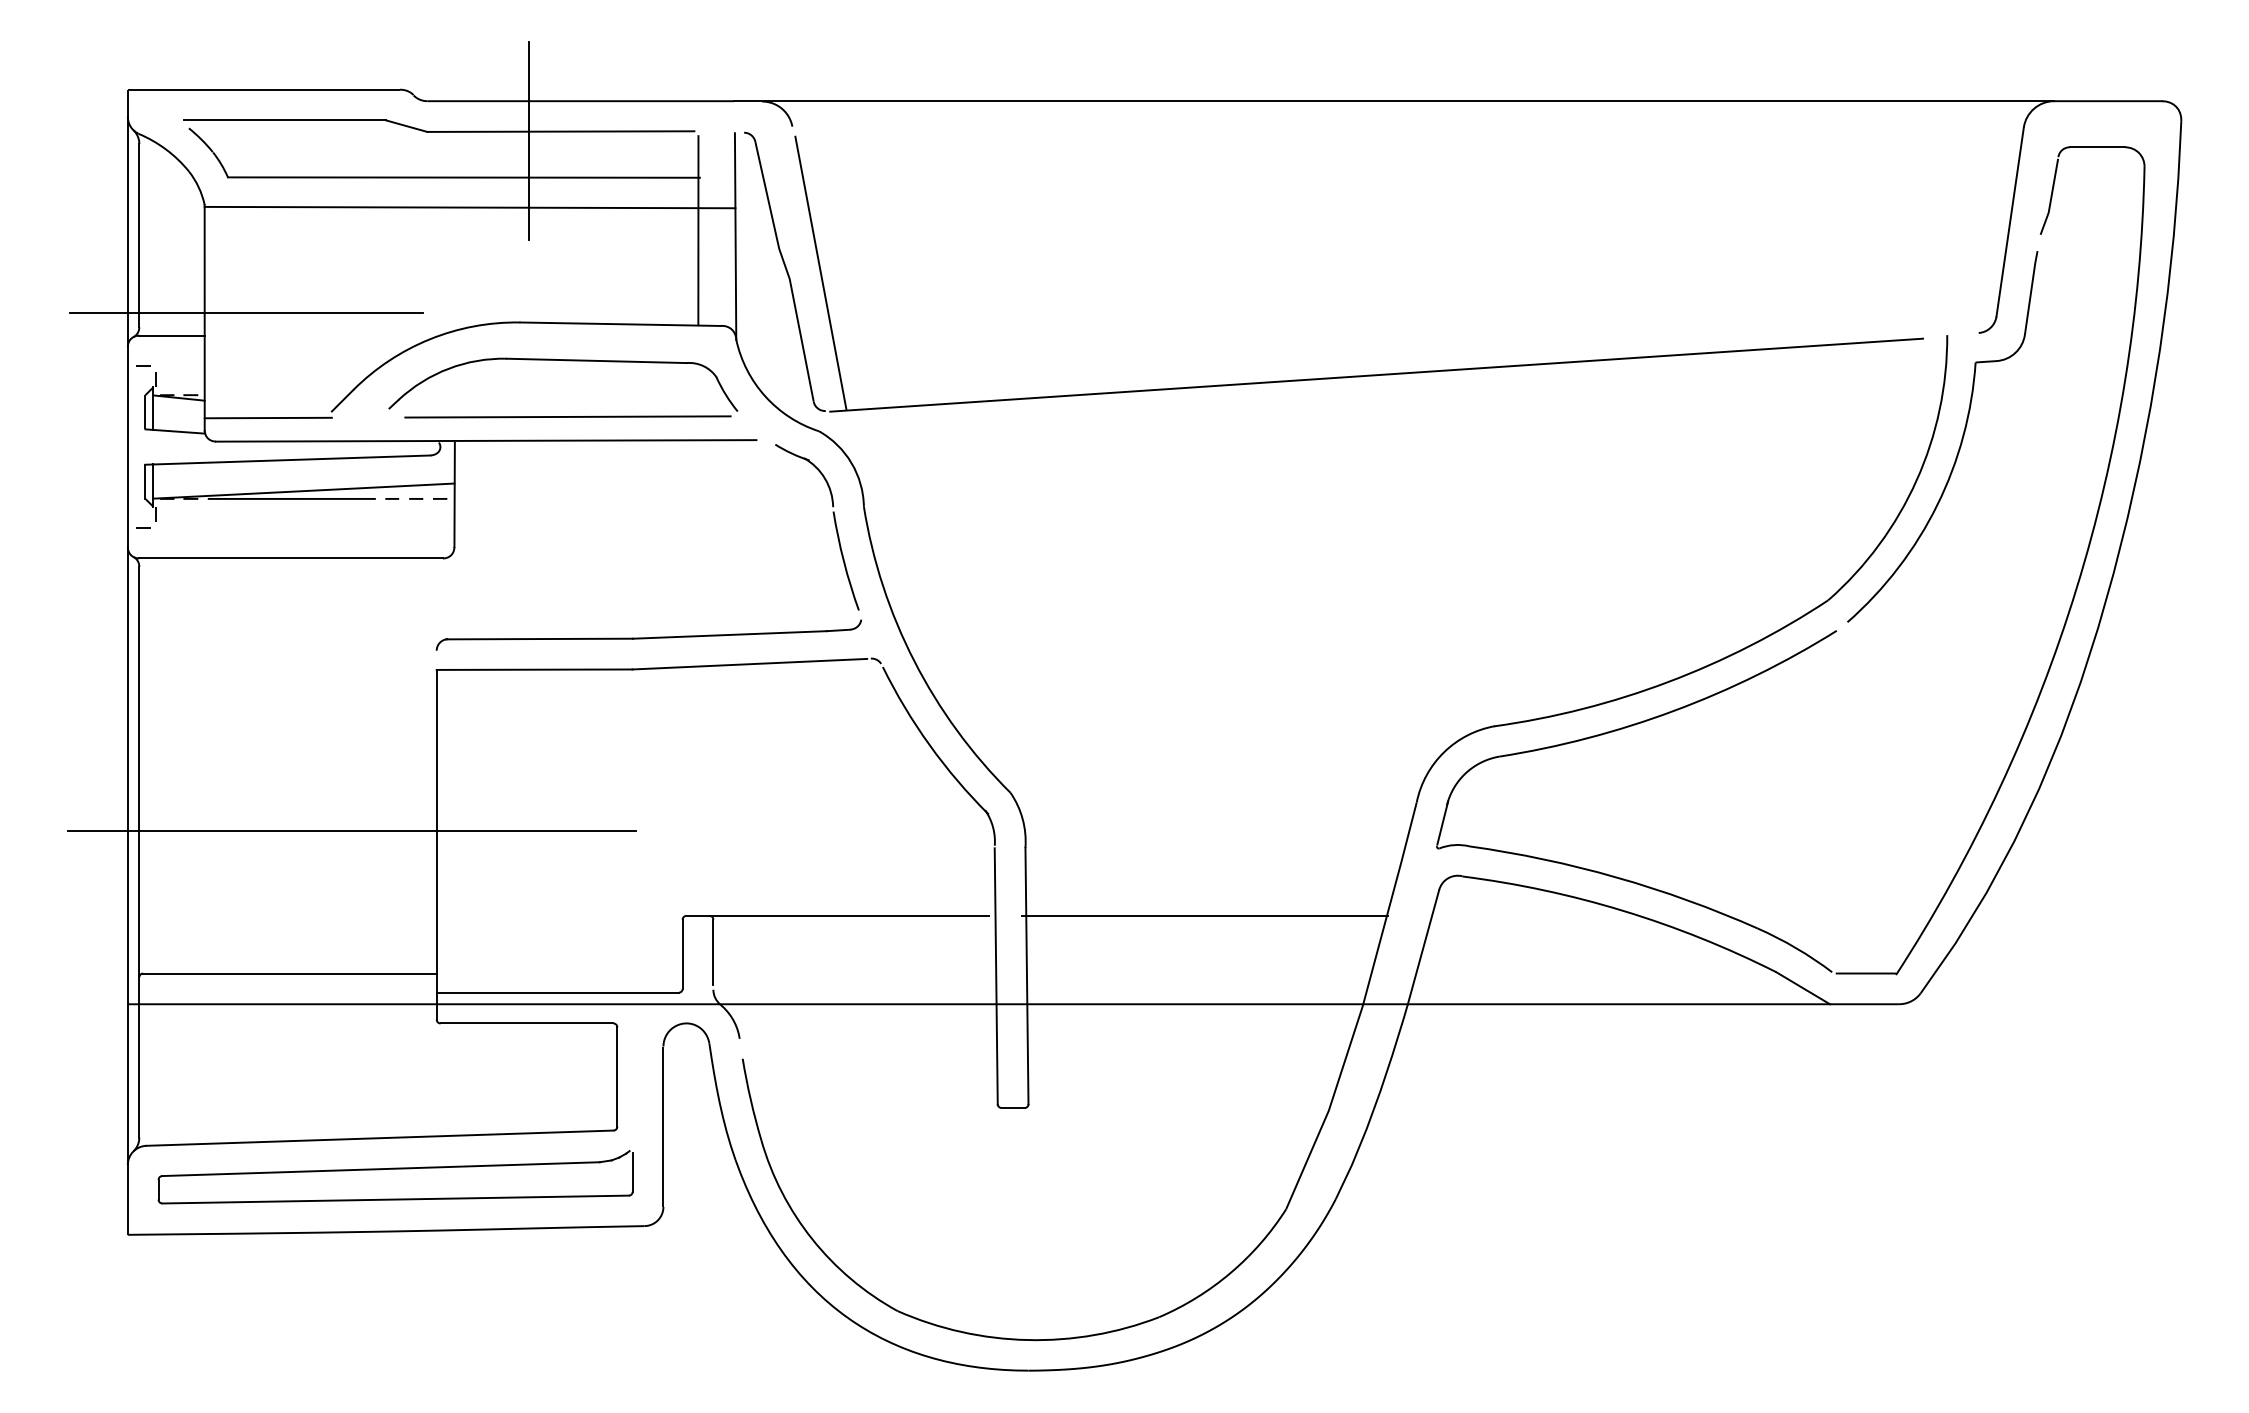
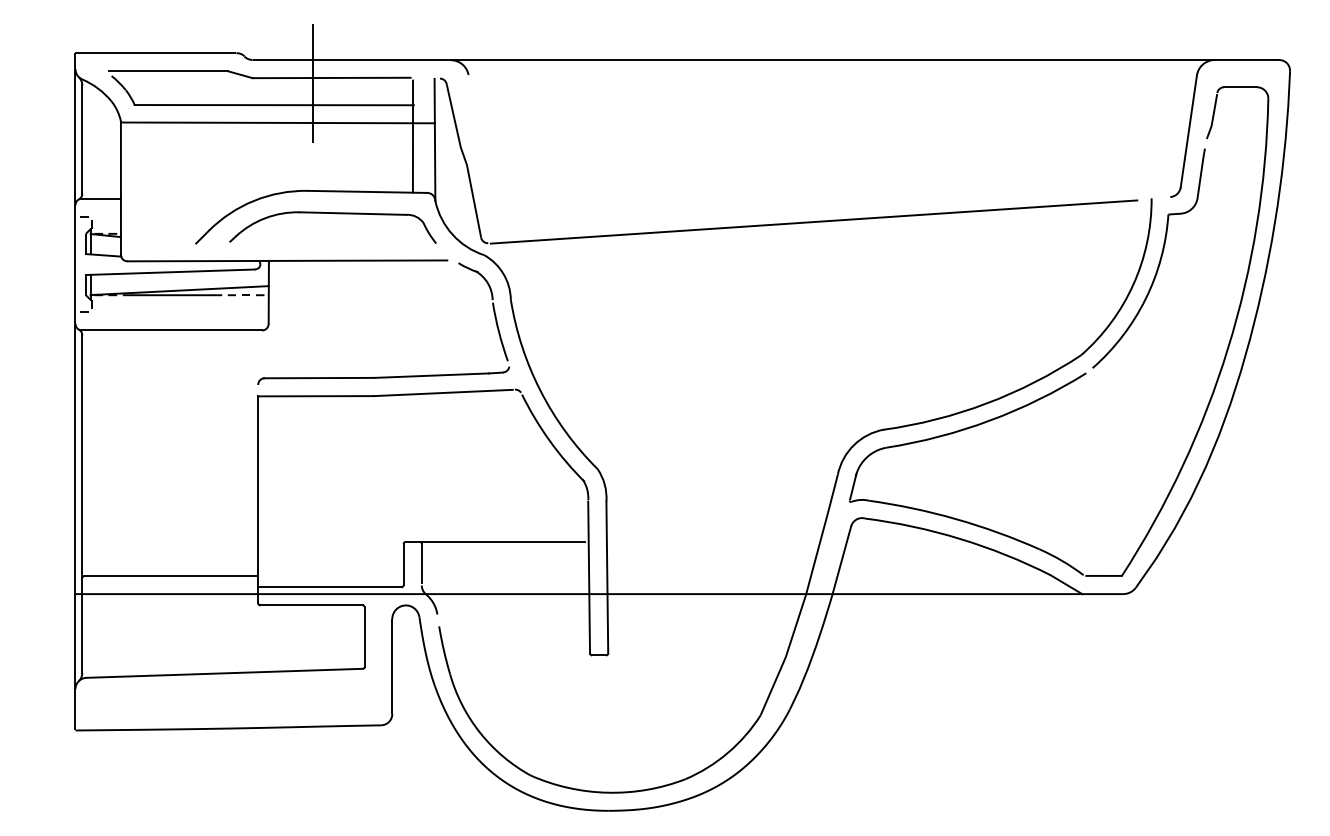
line: (821, 272) -> (485, 161), removed
line: (246, 313) -> (145, 185), removed
line: (567, 416) -> (335, 246), removed
line: (268, 418) -> (158, 247), removed
line: (351, 830) -> (207, 491), removed
line: (1204, 915) -> (712, 541), removed
part: (394, 1175) -> (233, 695), removed

